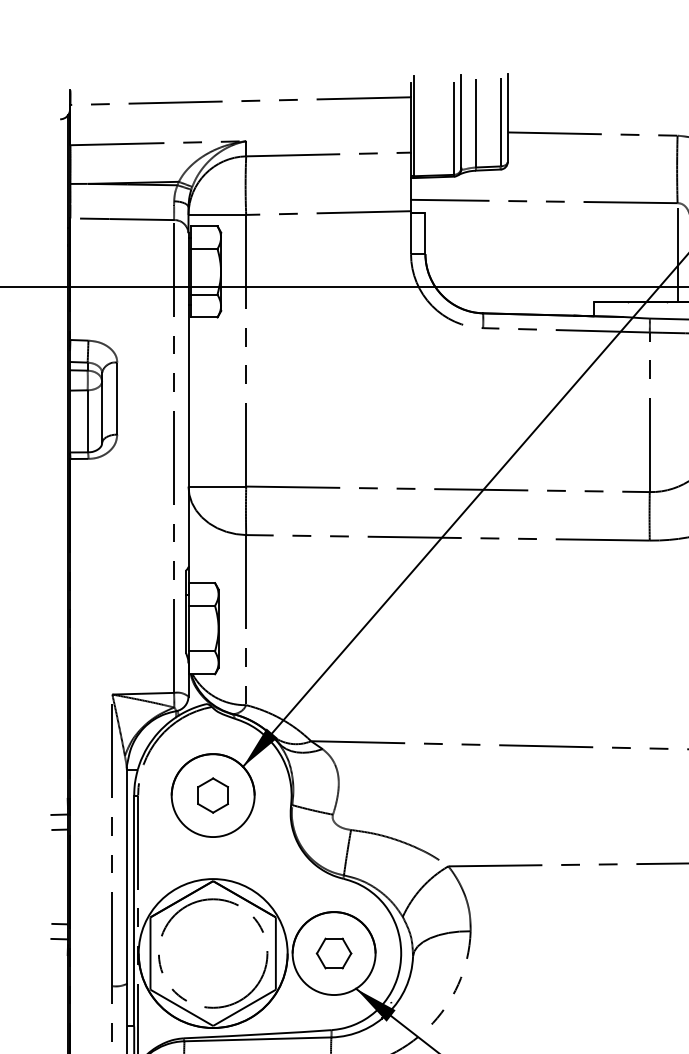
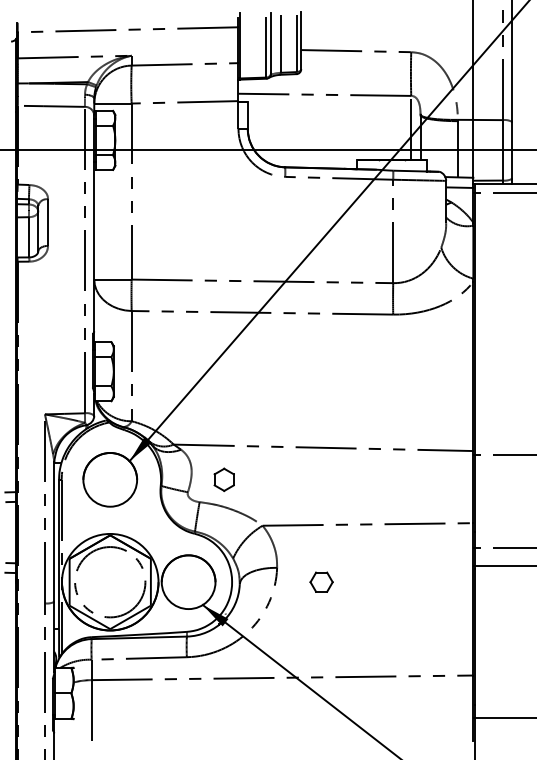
part: (212, 795) -> (223, 479), moved
part: (333, 952) -> (321, 581), moved

